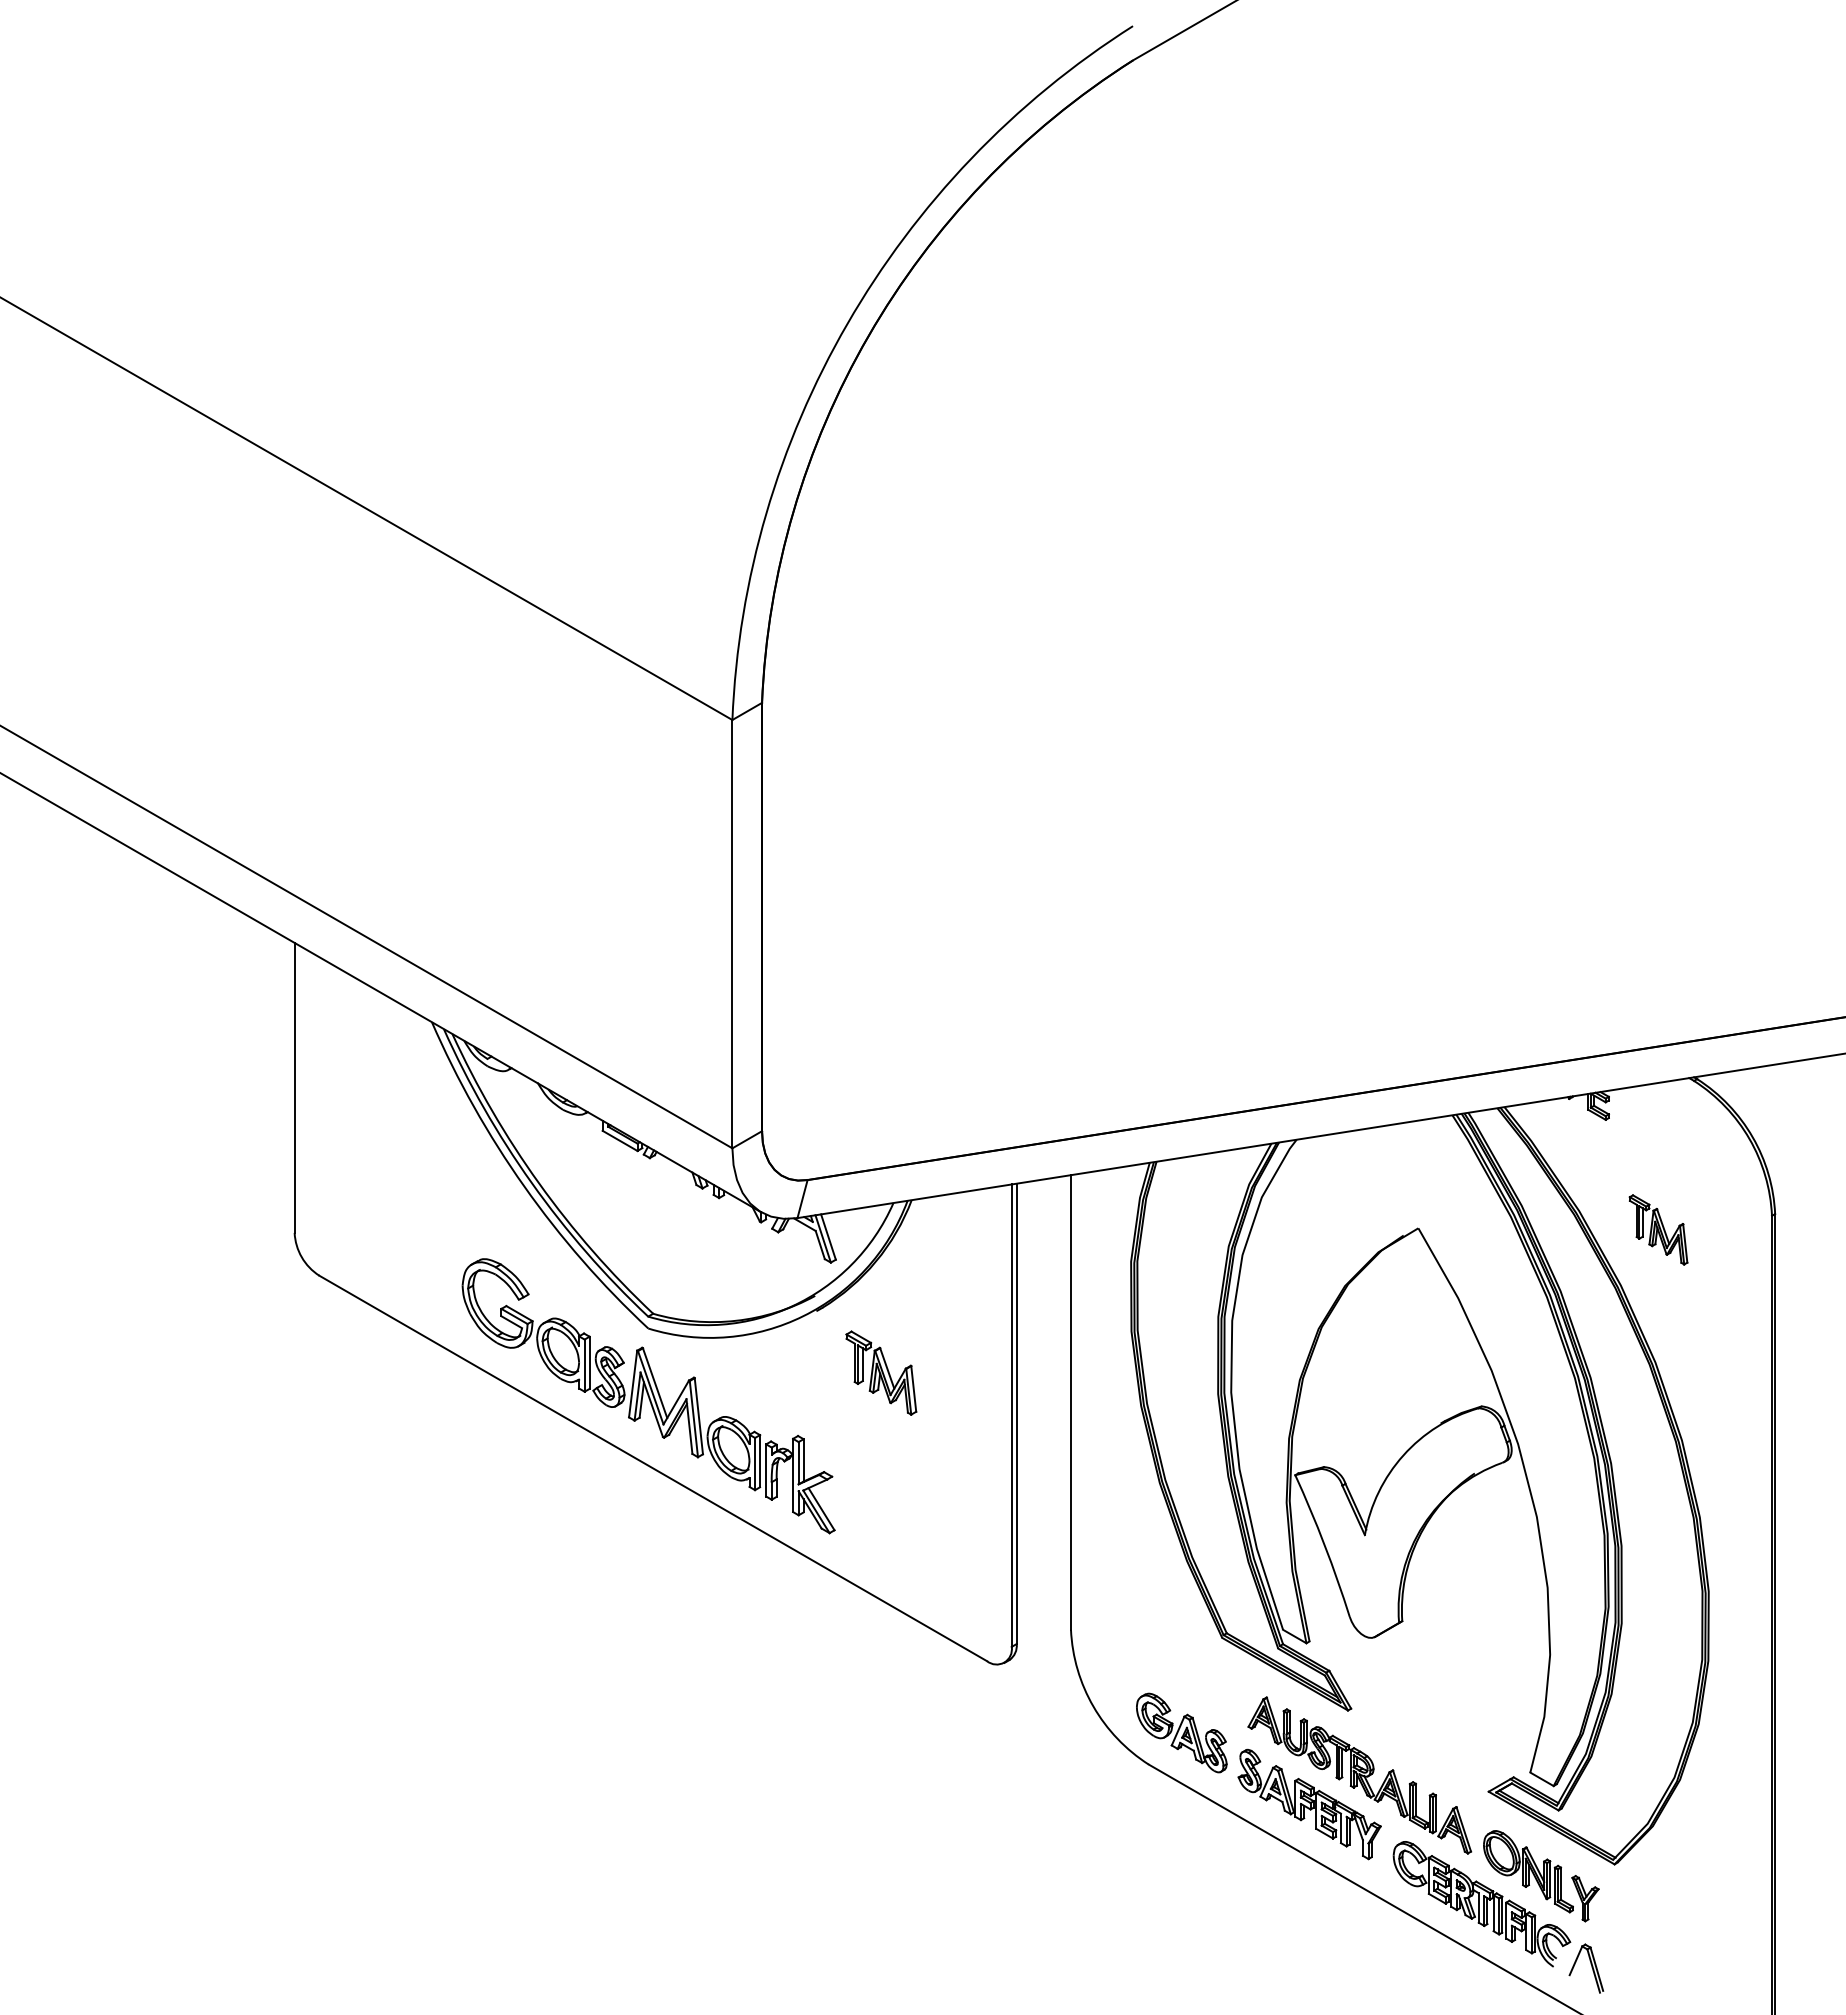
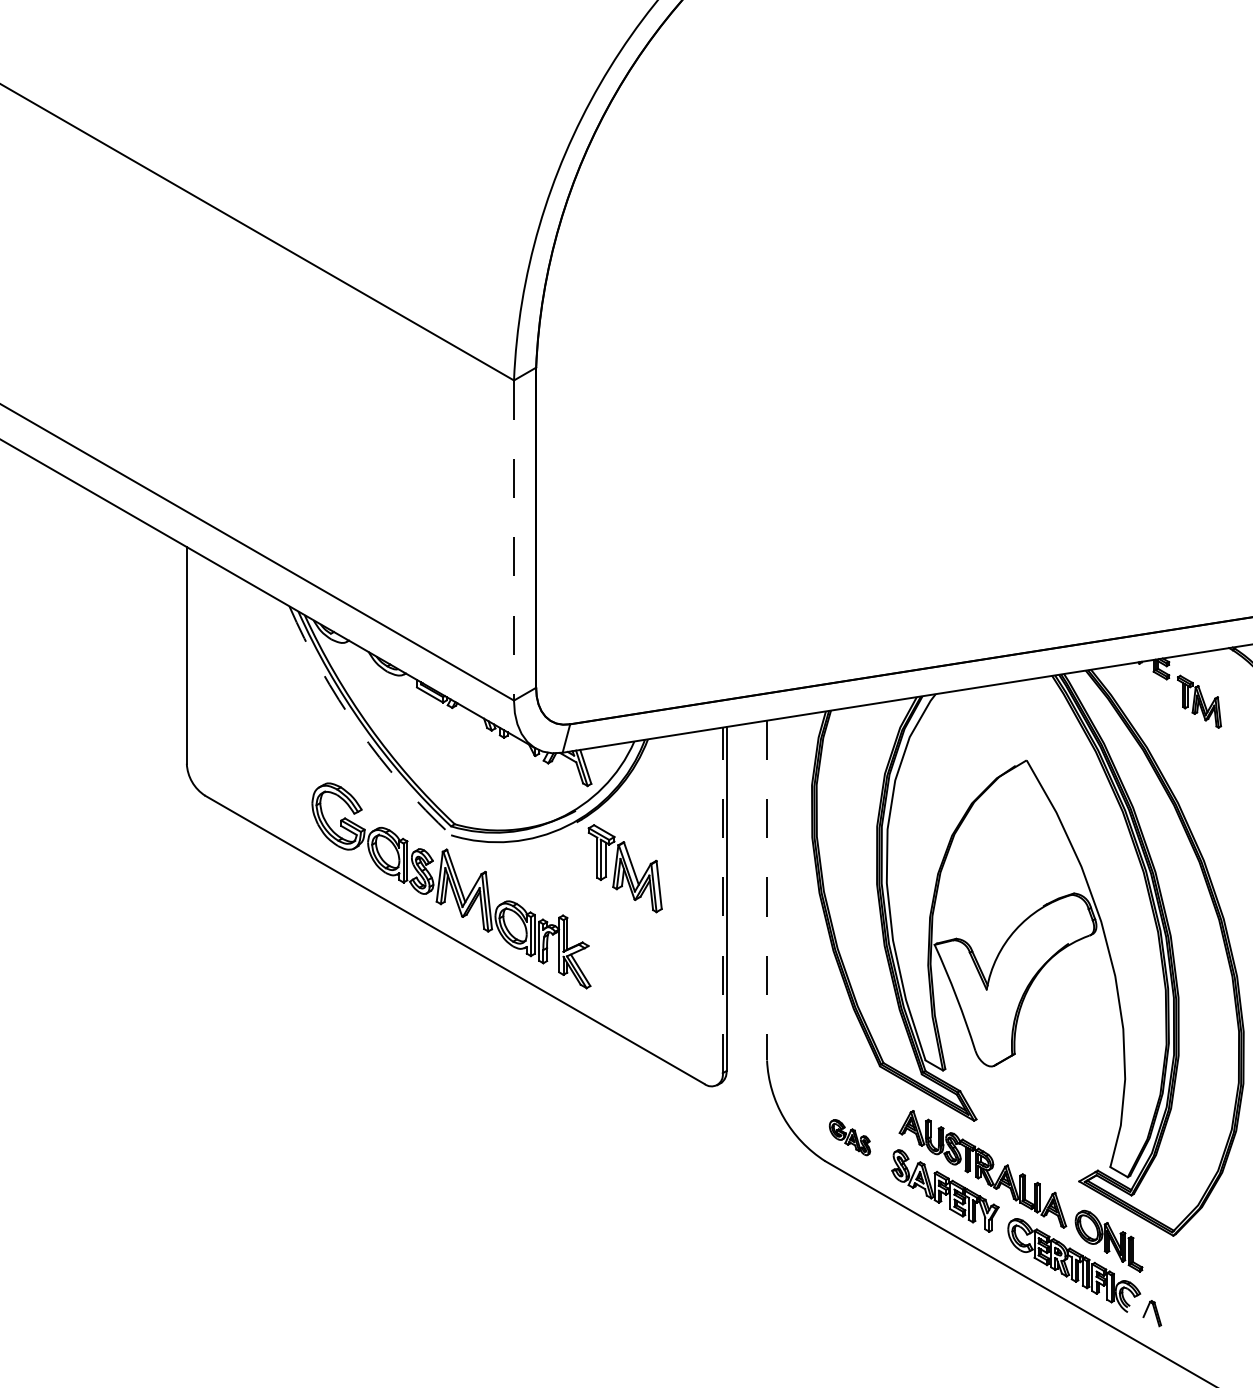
line: (732, 934) -> (514, 540), solid -> dashed
arc: (524, 1186) -> (358, 729), solid -> dashed
part: (1658, 1229) -> (1199, 701), moved
part: (881, 1372) -> (625, 868), size x1.4
line: (1070, 1402) -> (766, 890), solid -> dashed
line: (1011, 1415) -> (722, 900), solid -> dashed
part: (1181, 1732) -> (849, 1137), size x0.6
part: (1585, 1898) -> (1151, 1261), removed
part: (1586, 1968) -> (1152, 1313), size x0.7

